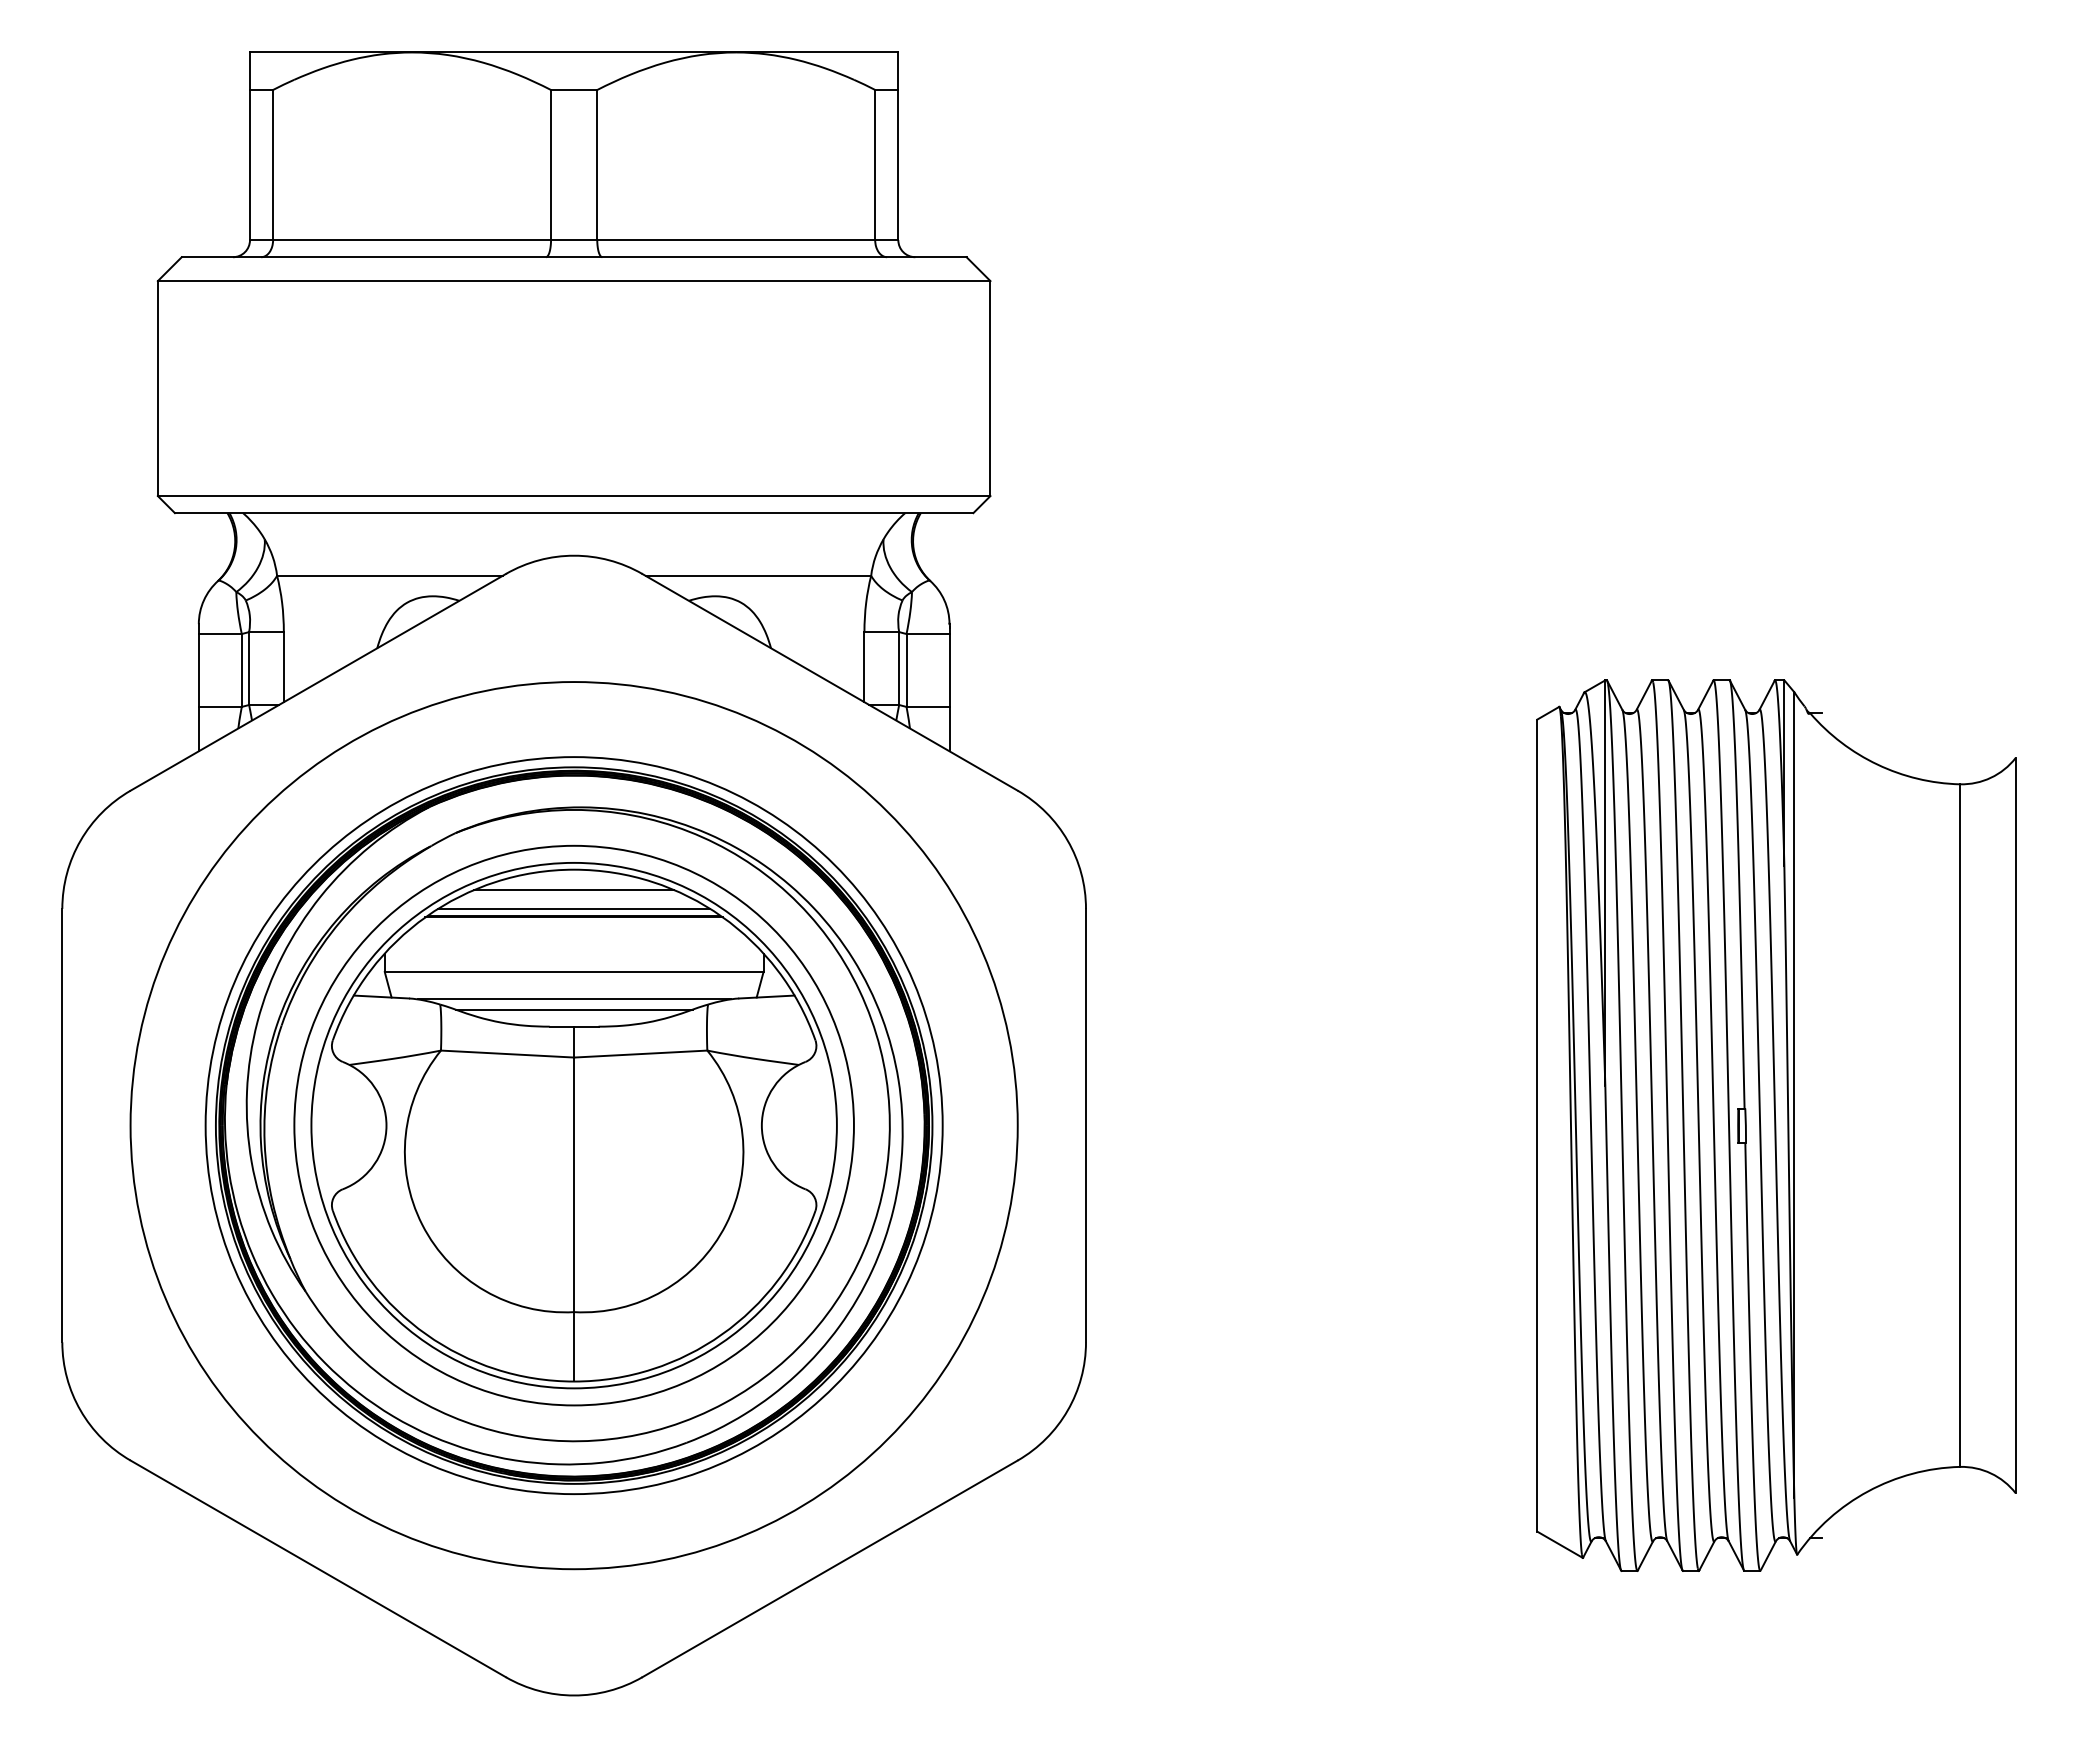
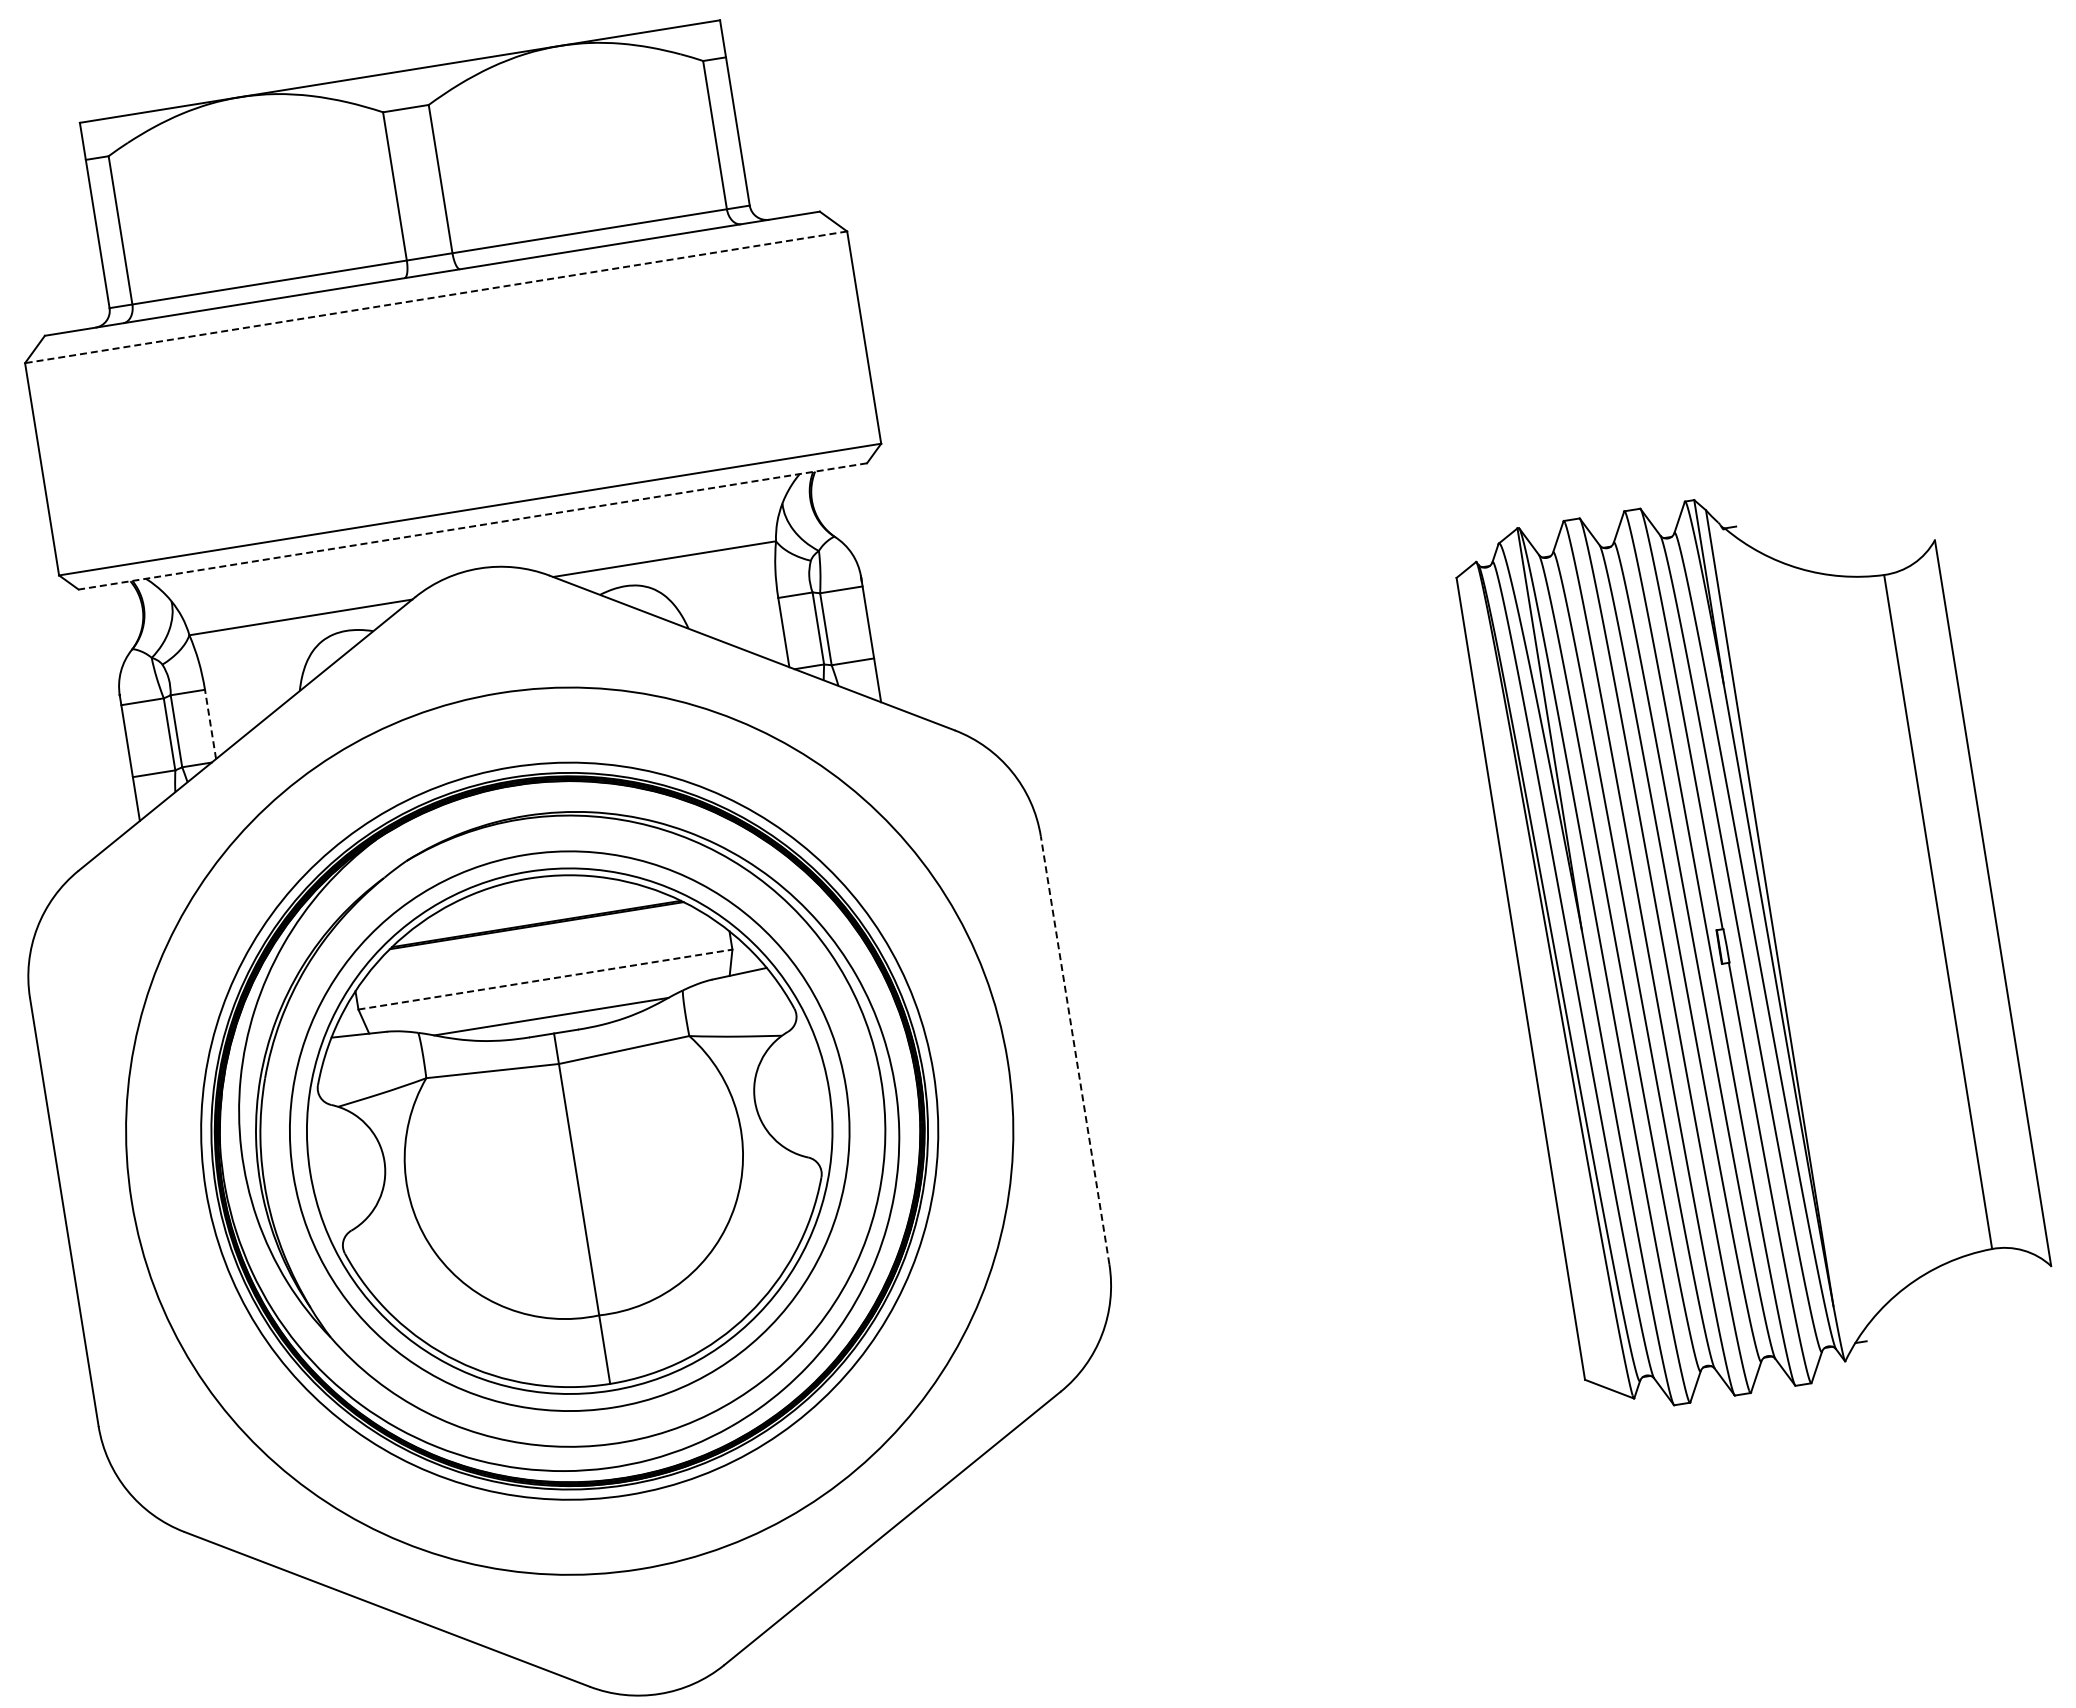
line: (573, 281) -> (435, 297), solid -> dashed
line: (573, 513) -> (472, 526), solid -> dashed
line: (283, 666) -> (210, 723), solid -> dashed
line: (574, 890) -> (532, 898), removed
line: (574, 908) -> (535, 916), removed
line: (574, 972) -> (545, 979), solid -> dashed
line: (573, 999) -> (549, 1006), removed
line: (1086, 1125) -> (1075, 1050), solid -> dashed

